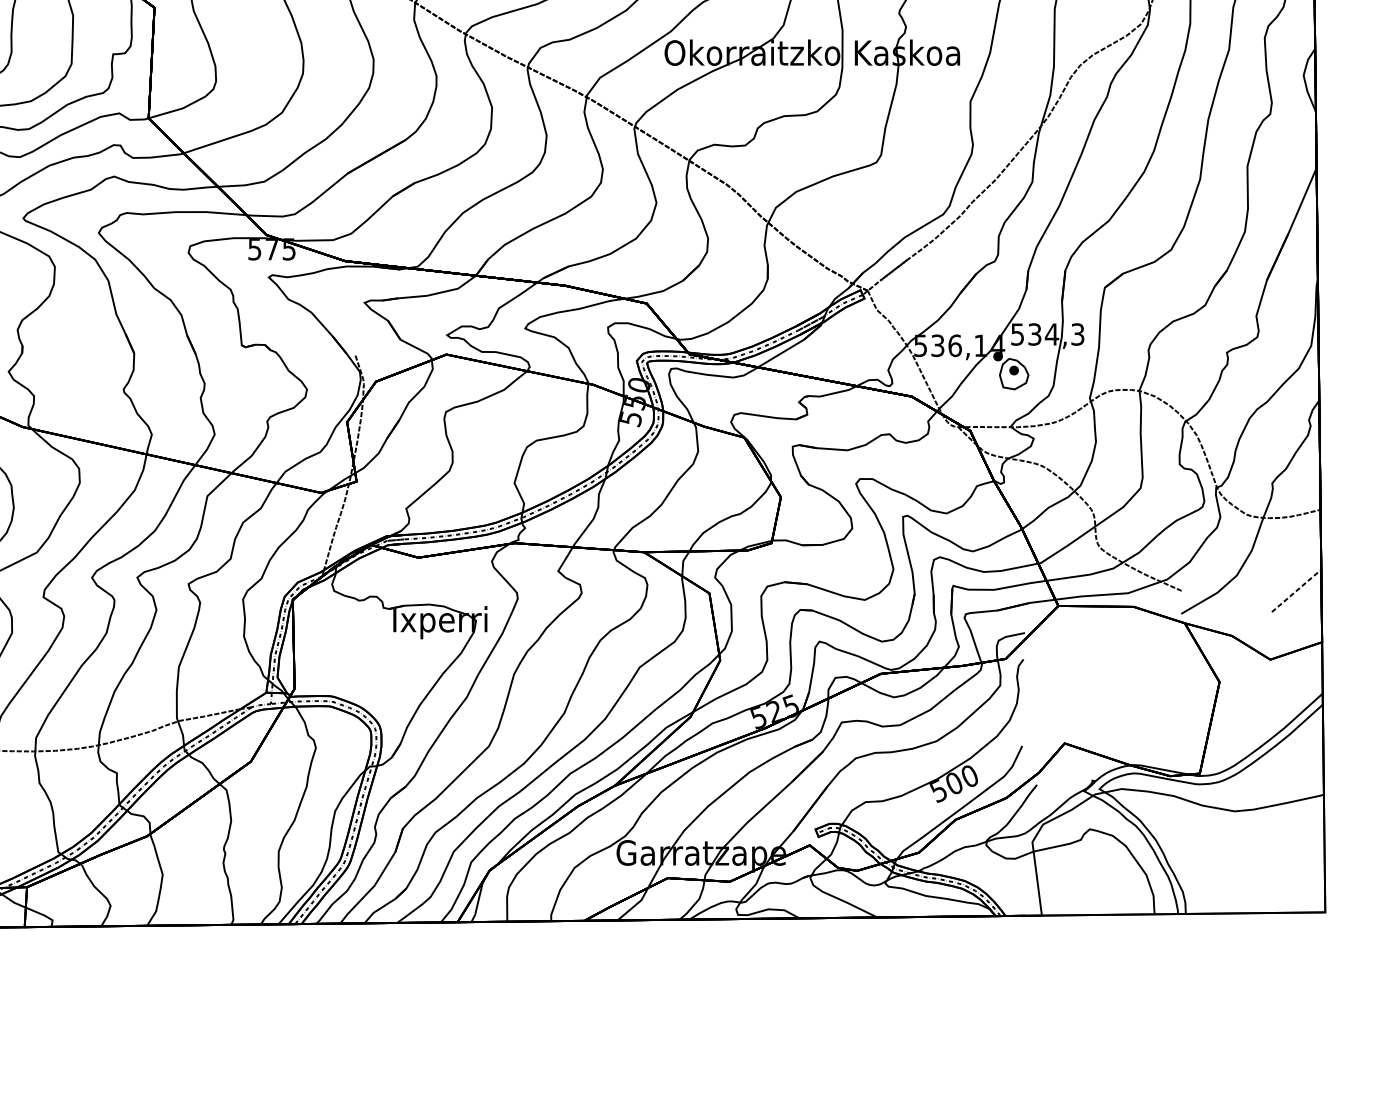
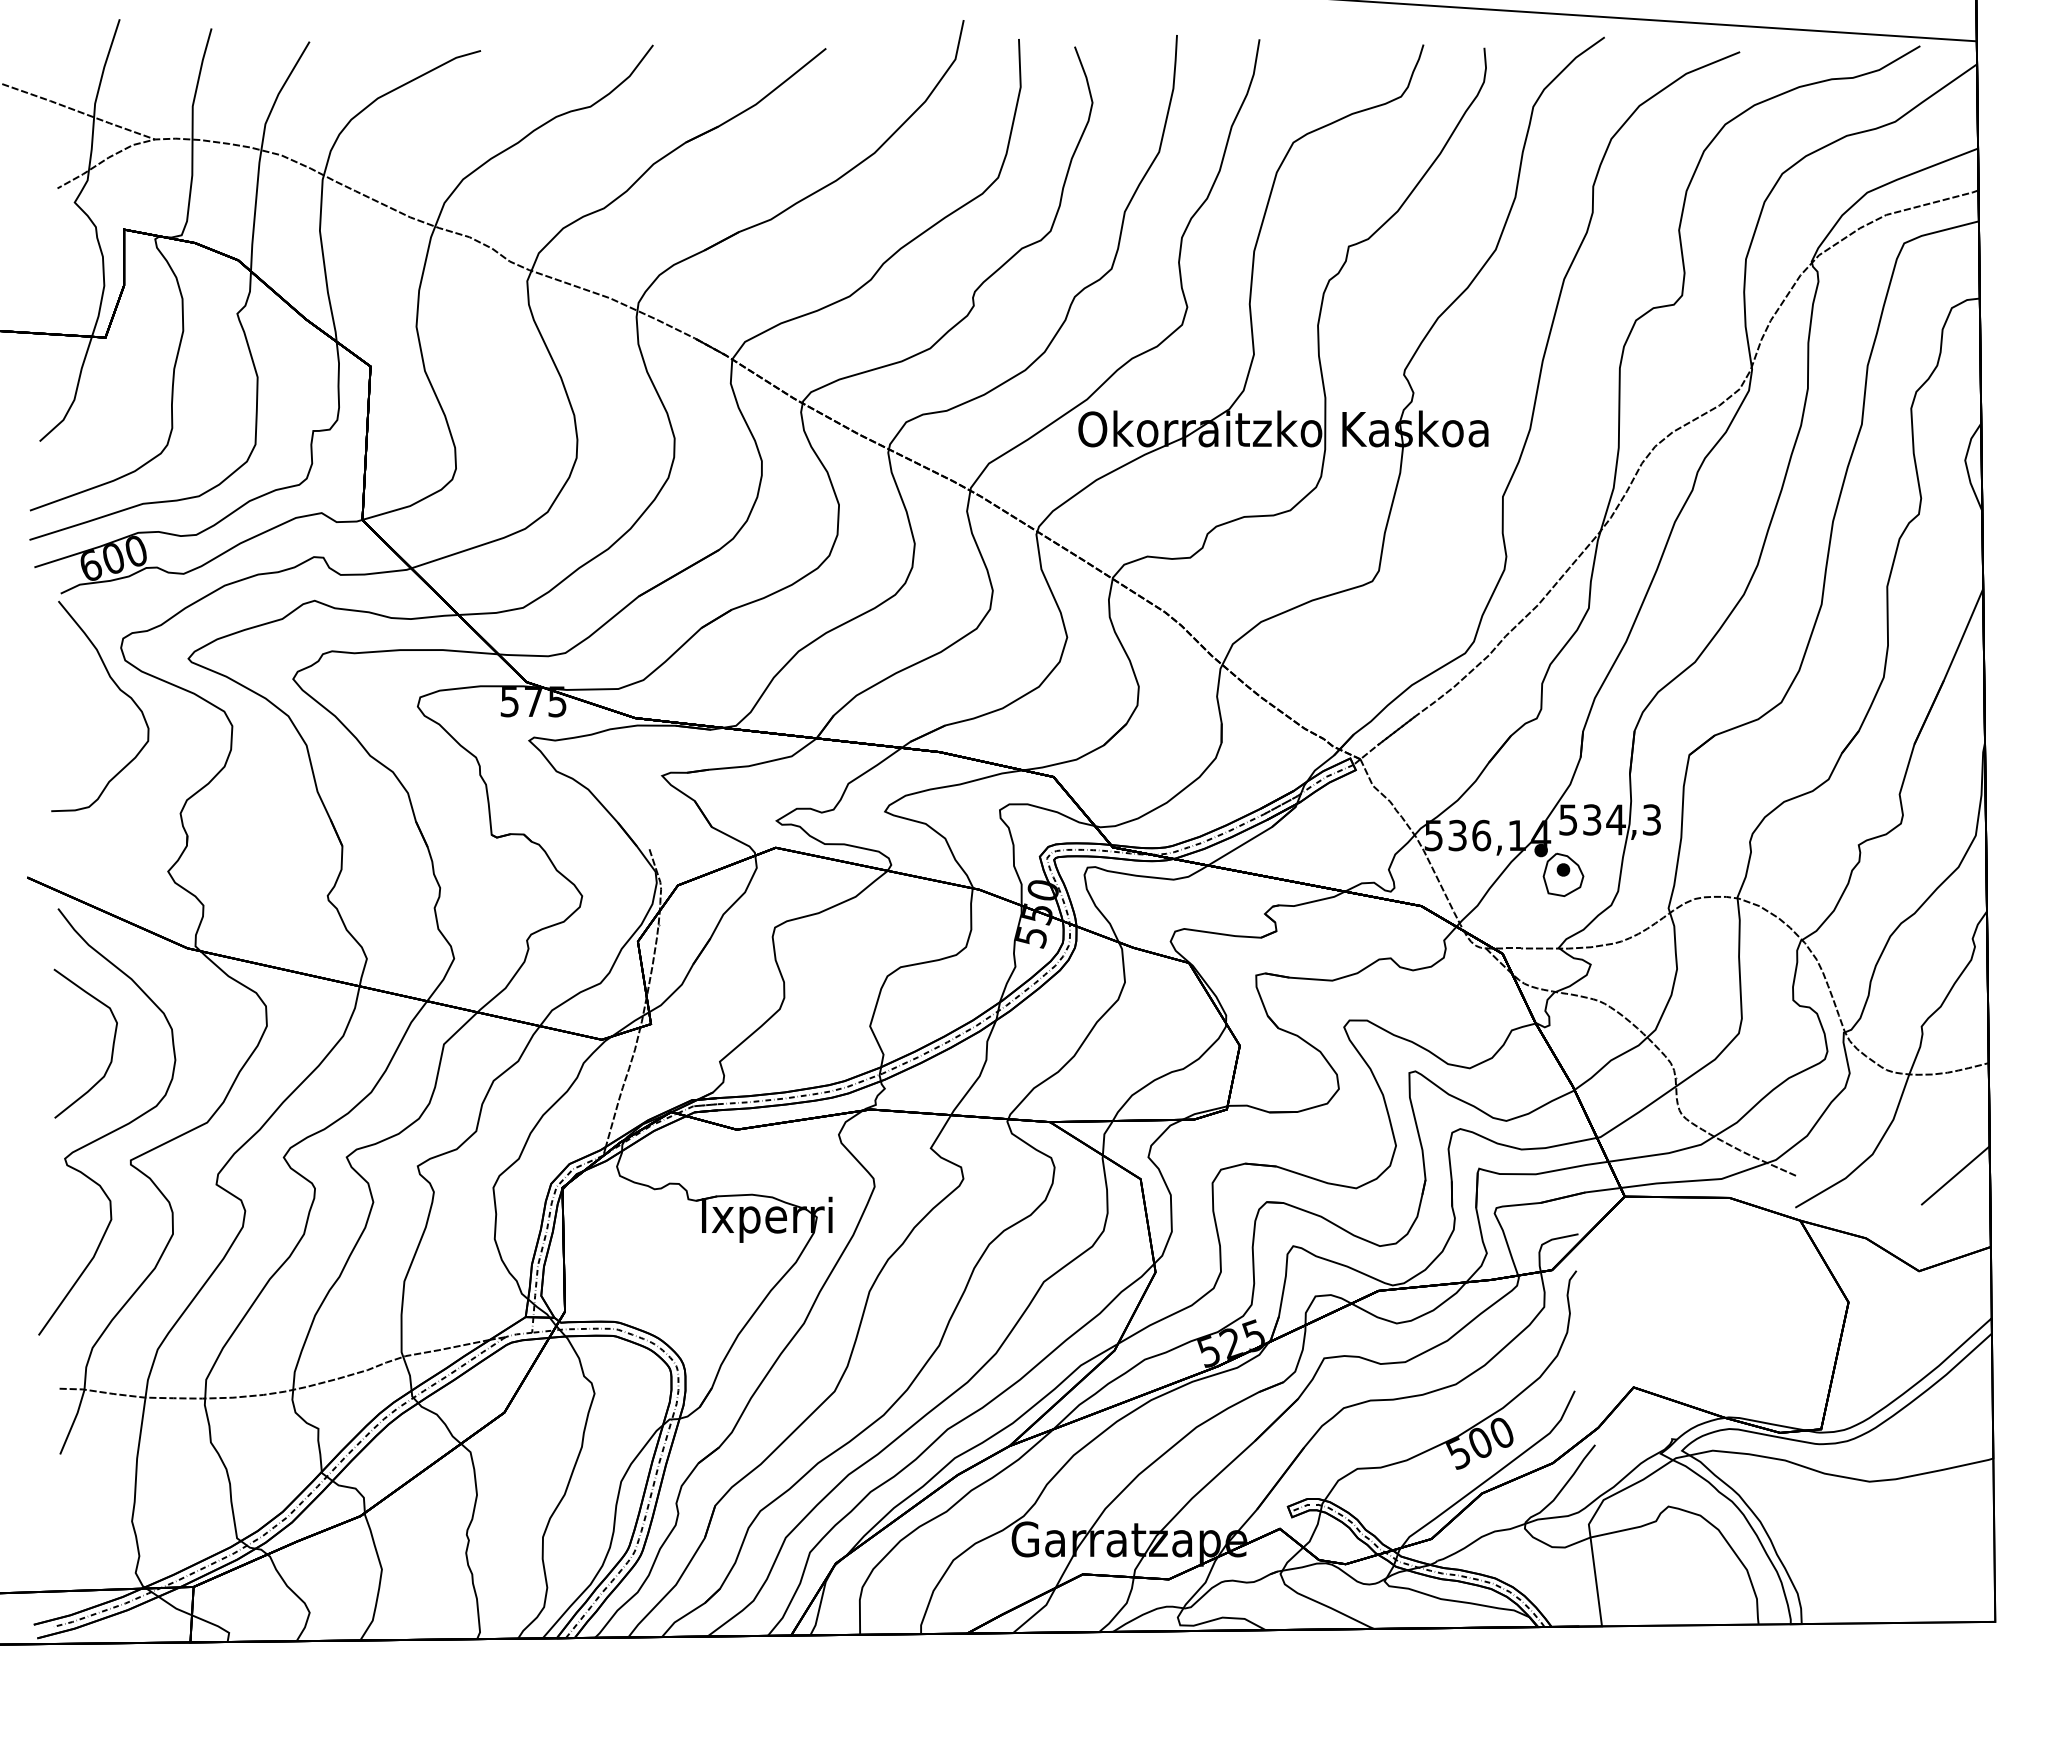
line: (1296, 590) -> (1955, 1175), dashed -> solid

